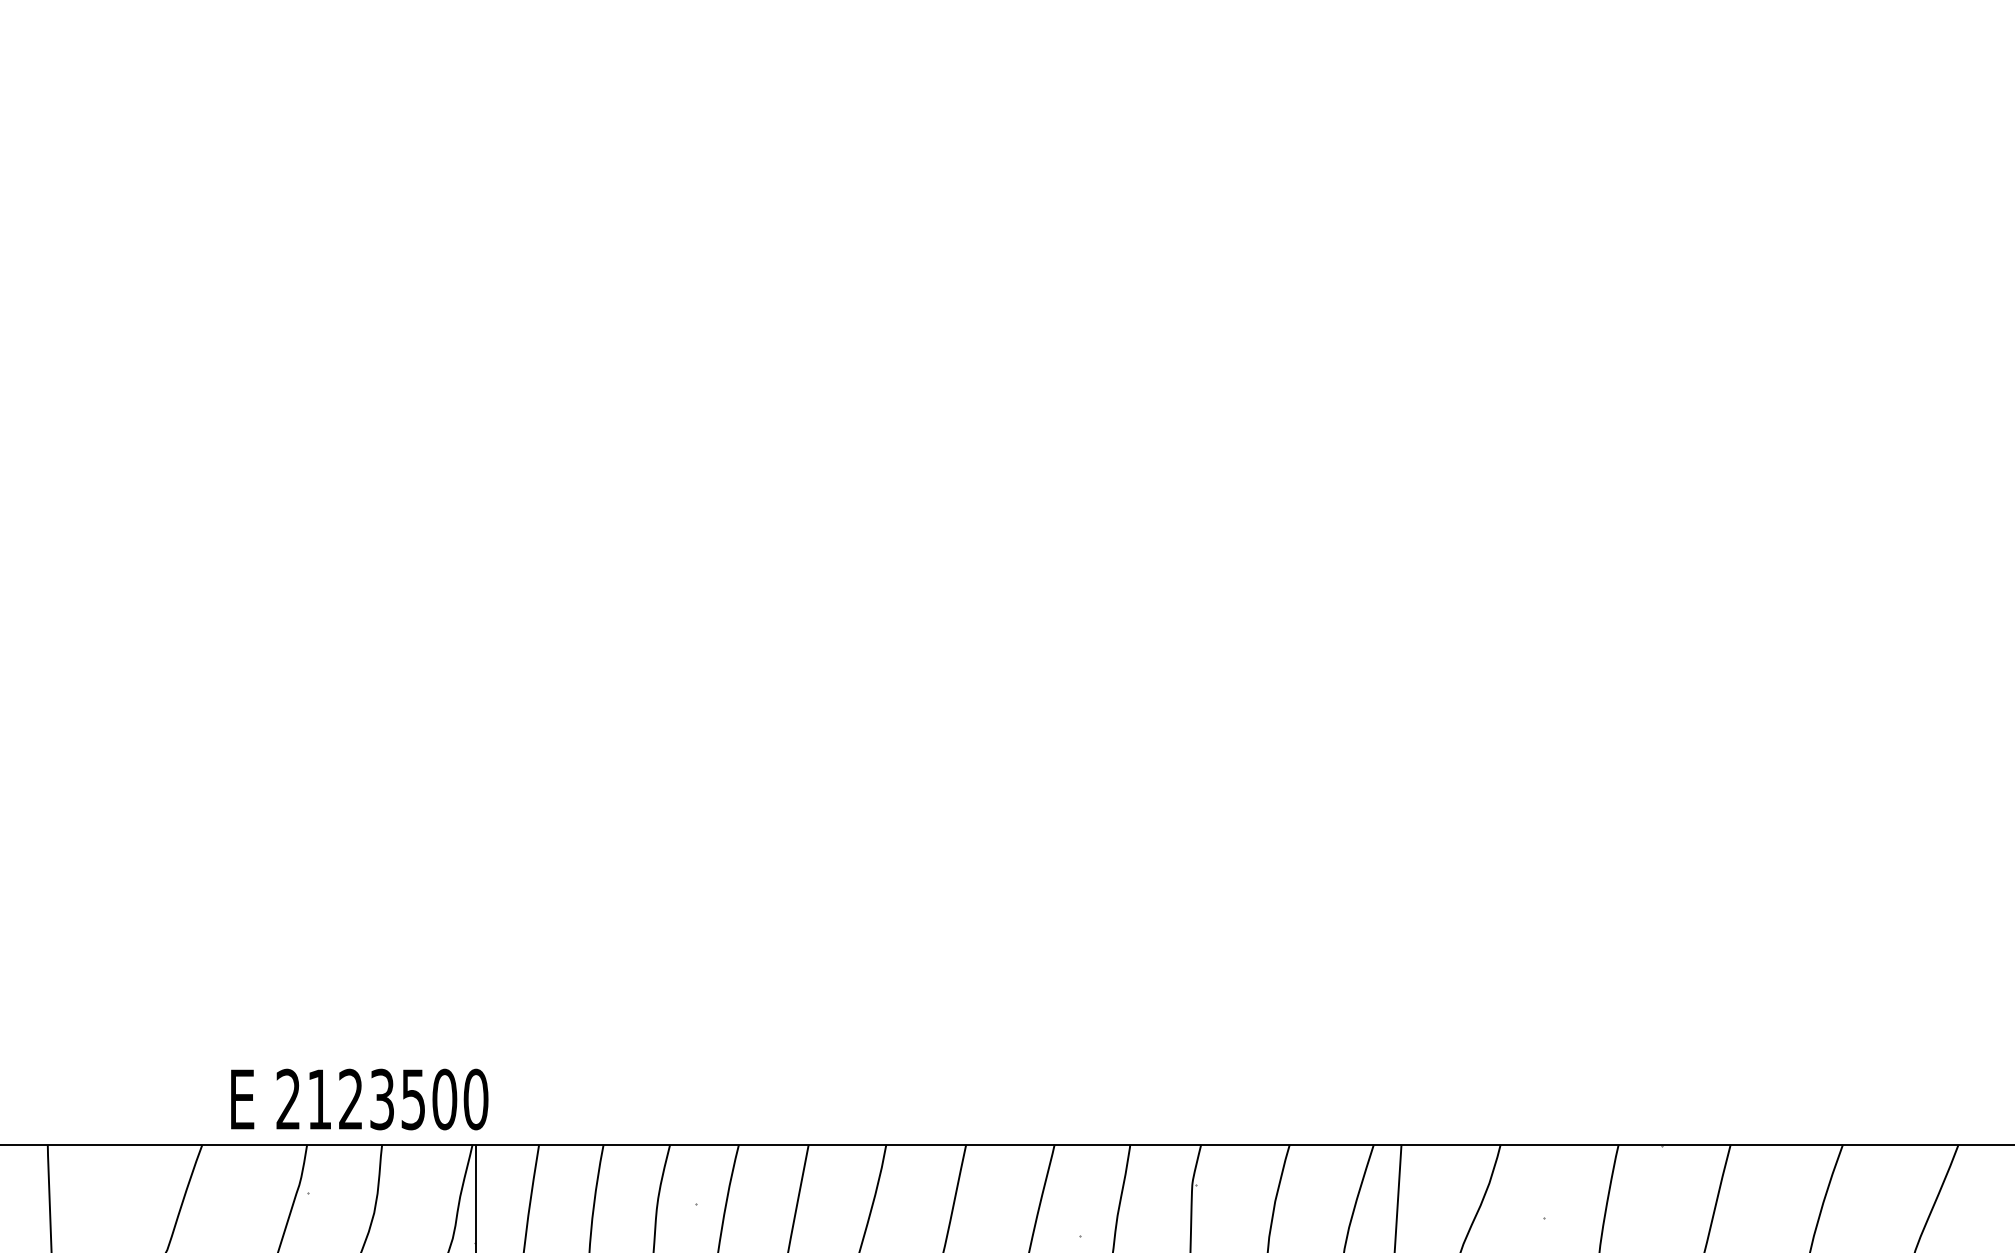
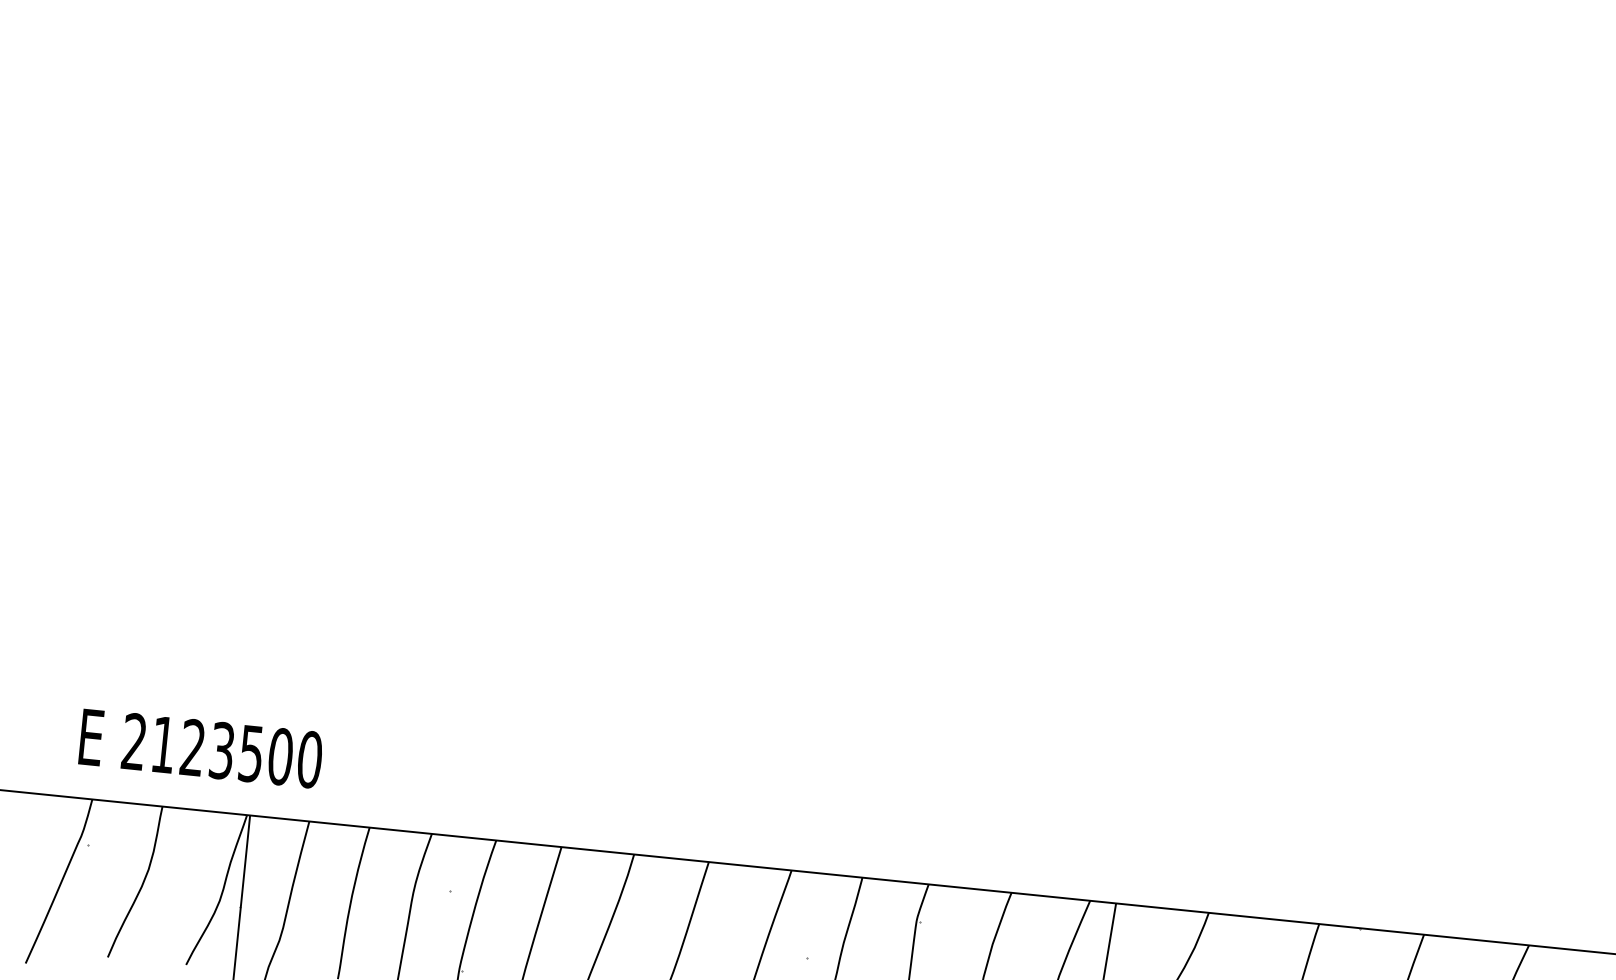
text: (359, 1099) -> (200, 748), moved

